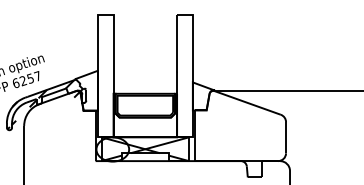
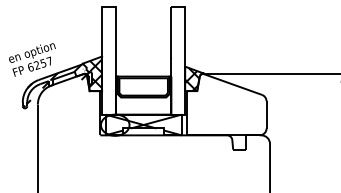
hatch: (86, 90) -> (92, 73), added
hatch: (201, 96) -> (192, 78), added

